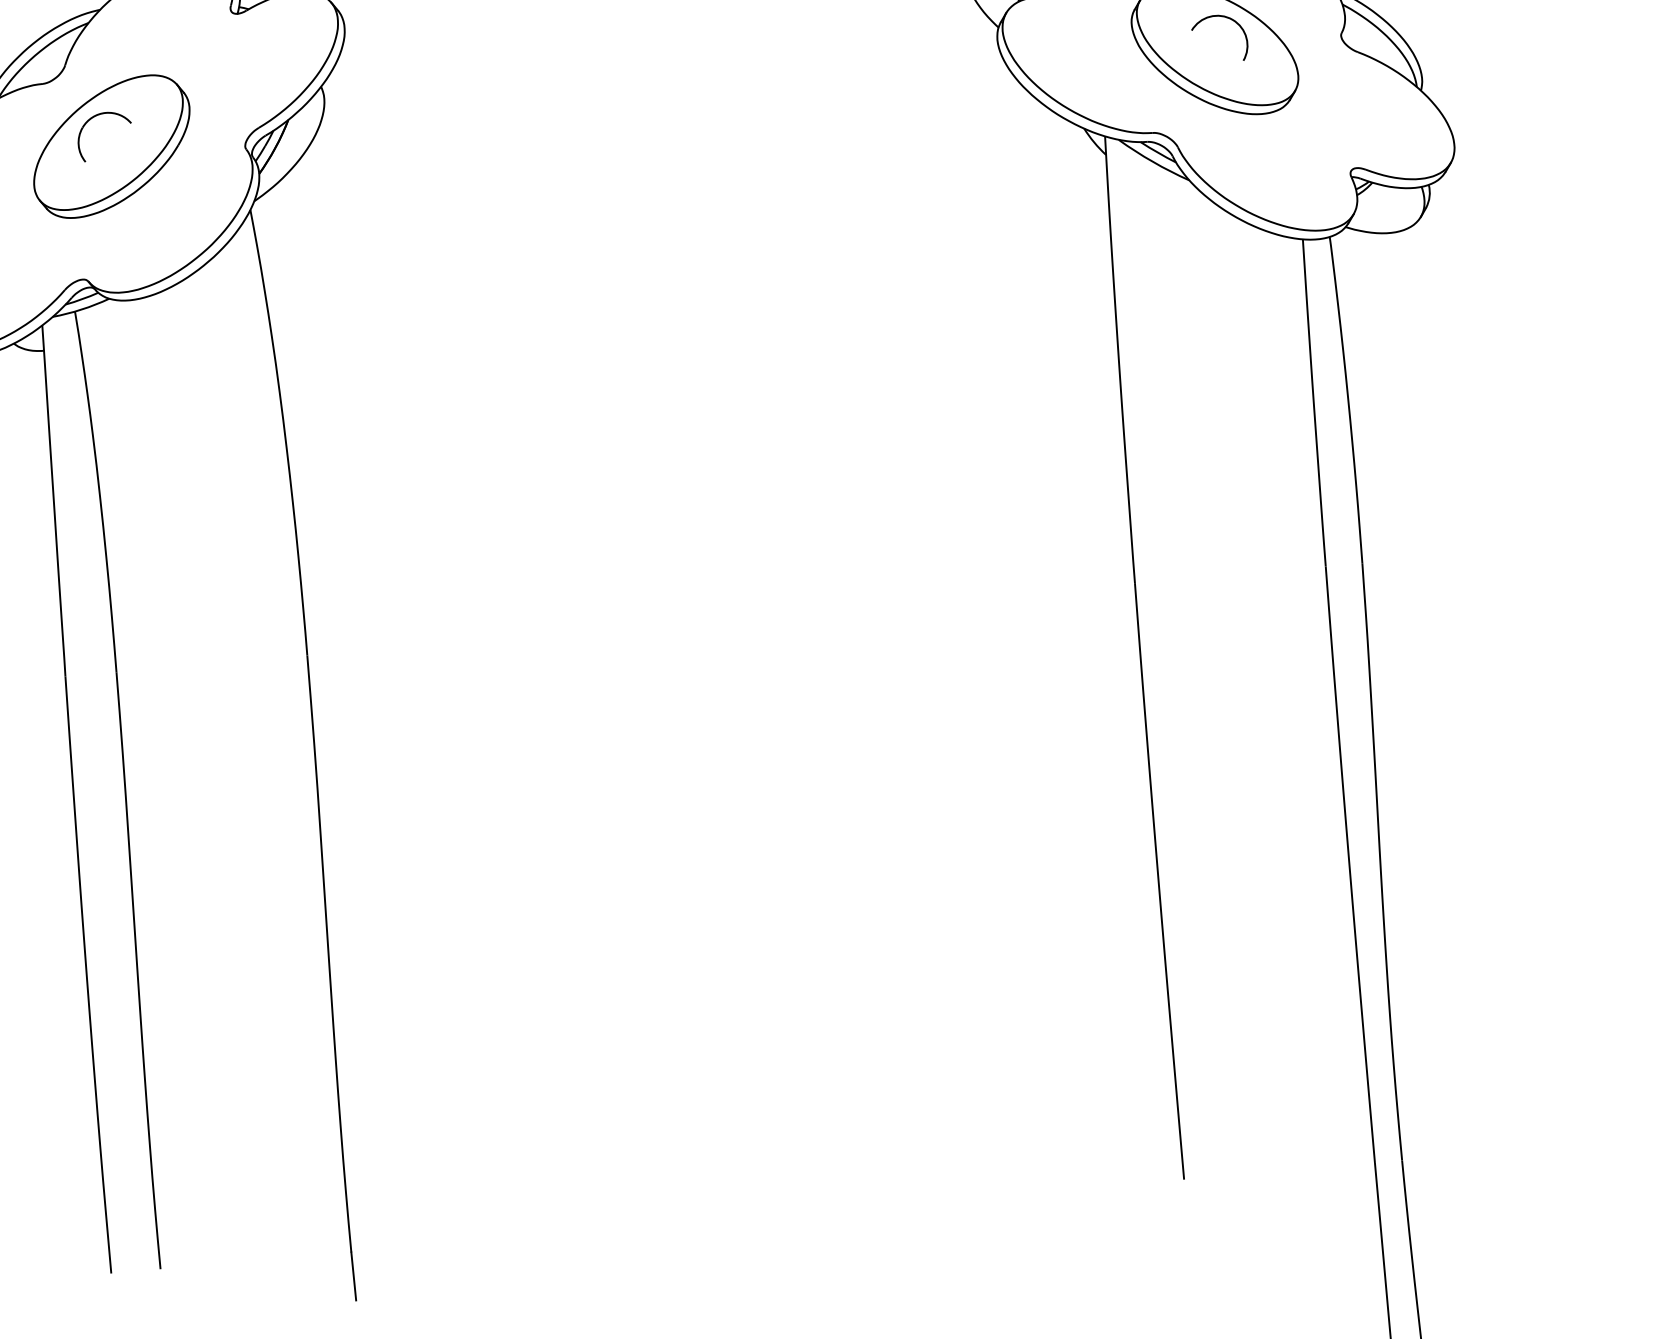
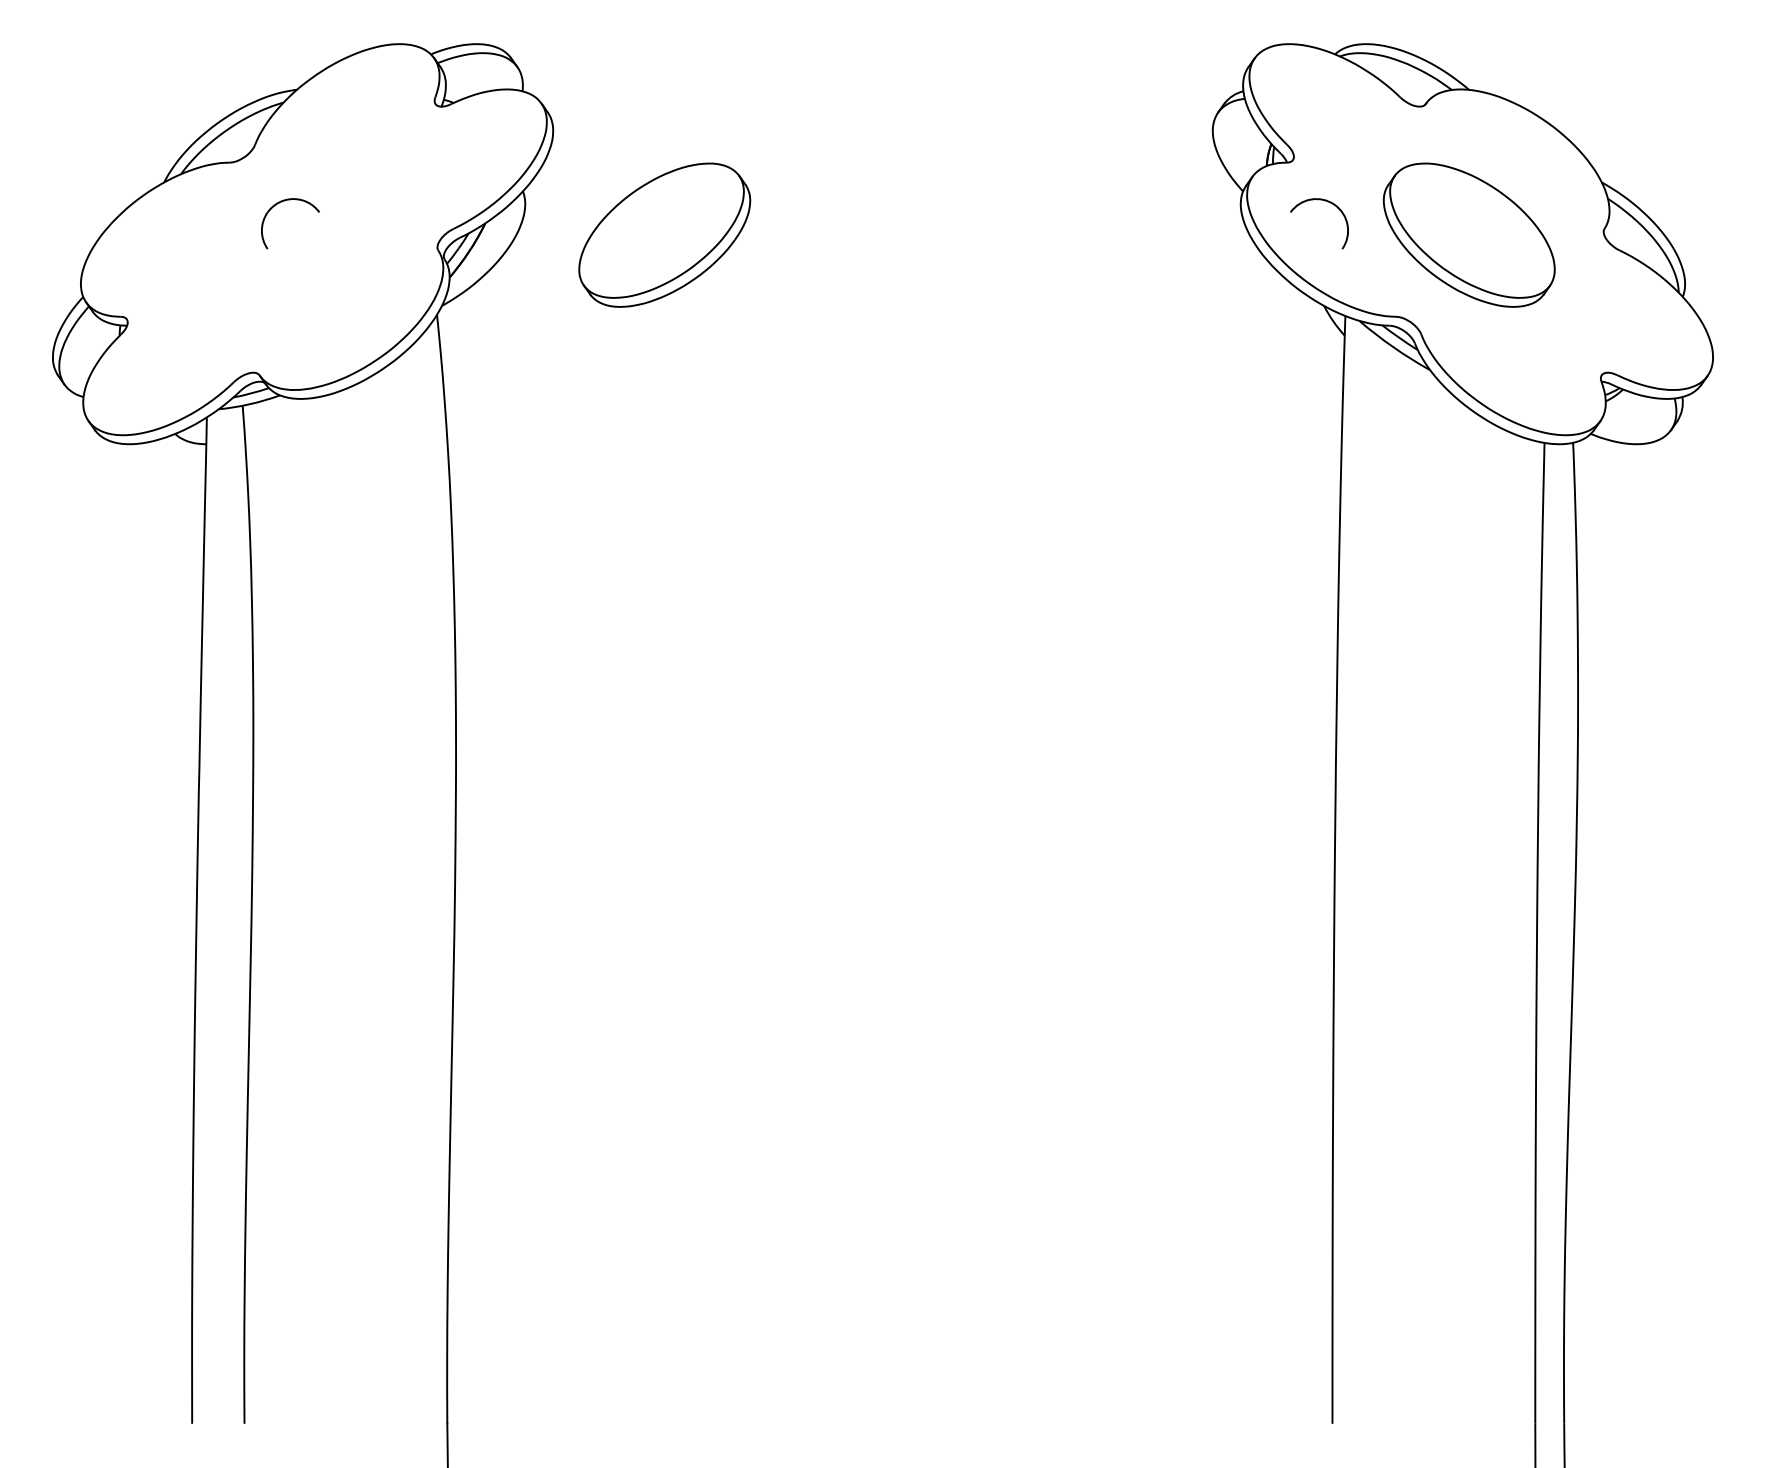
arc: (1225, 18) -> (1327, 202), moved
part: (111, 146) -> (664, 234), moved

